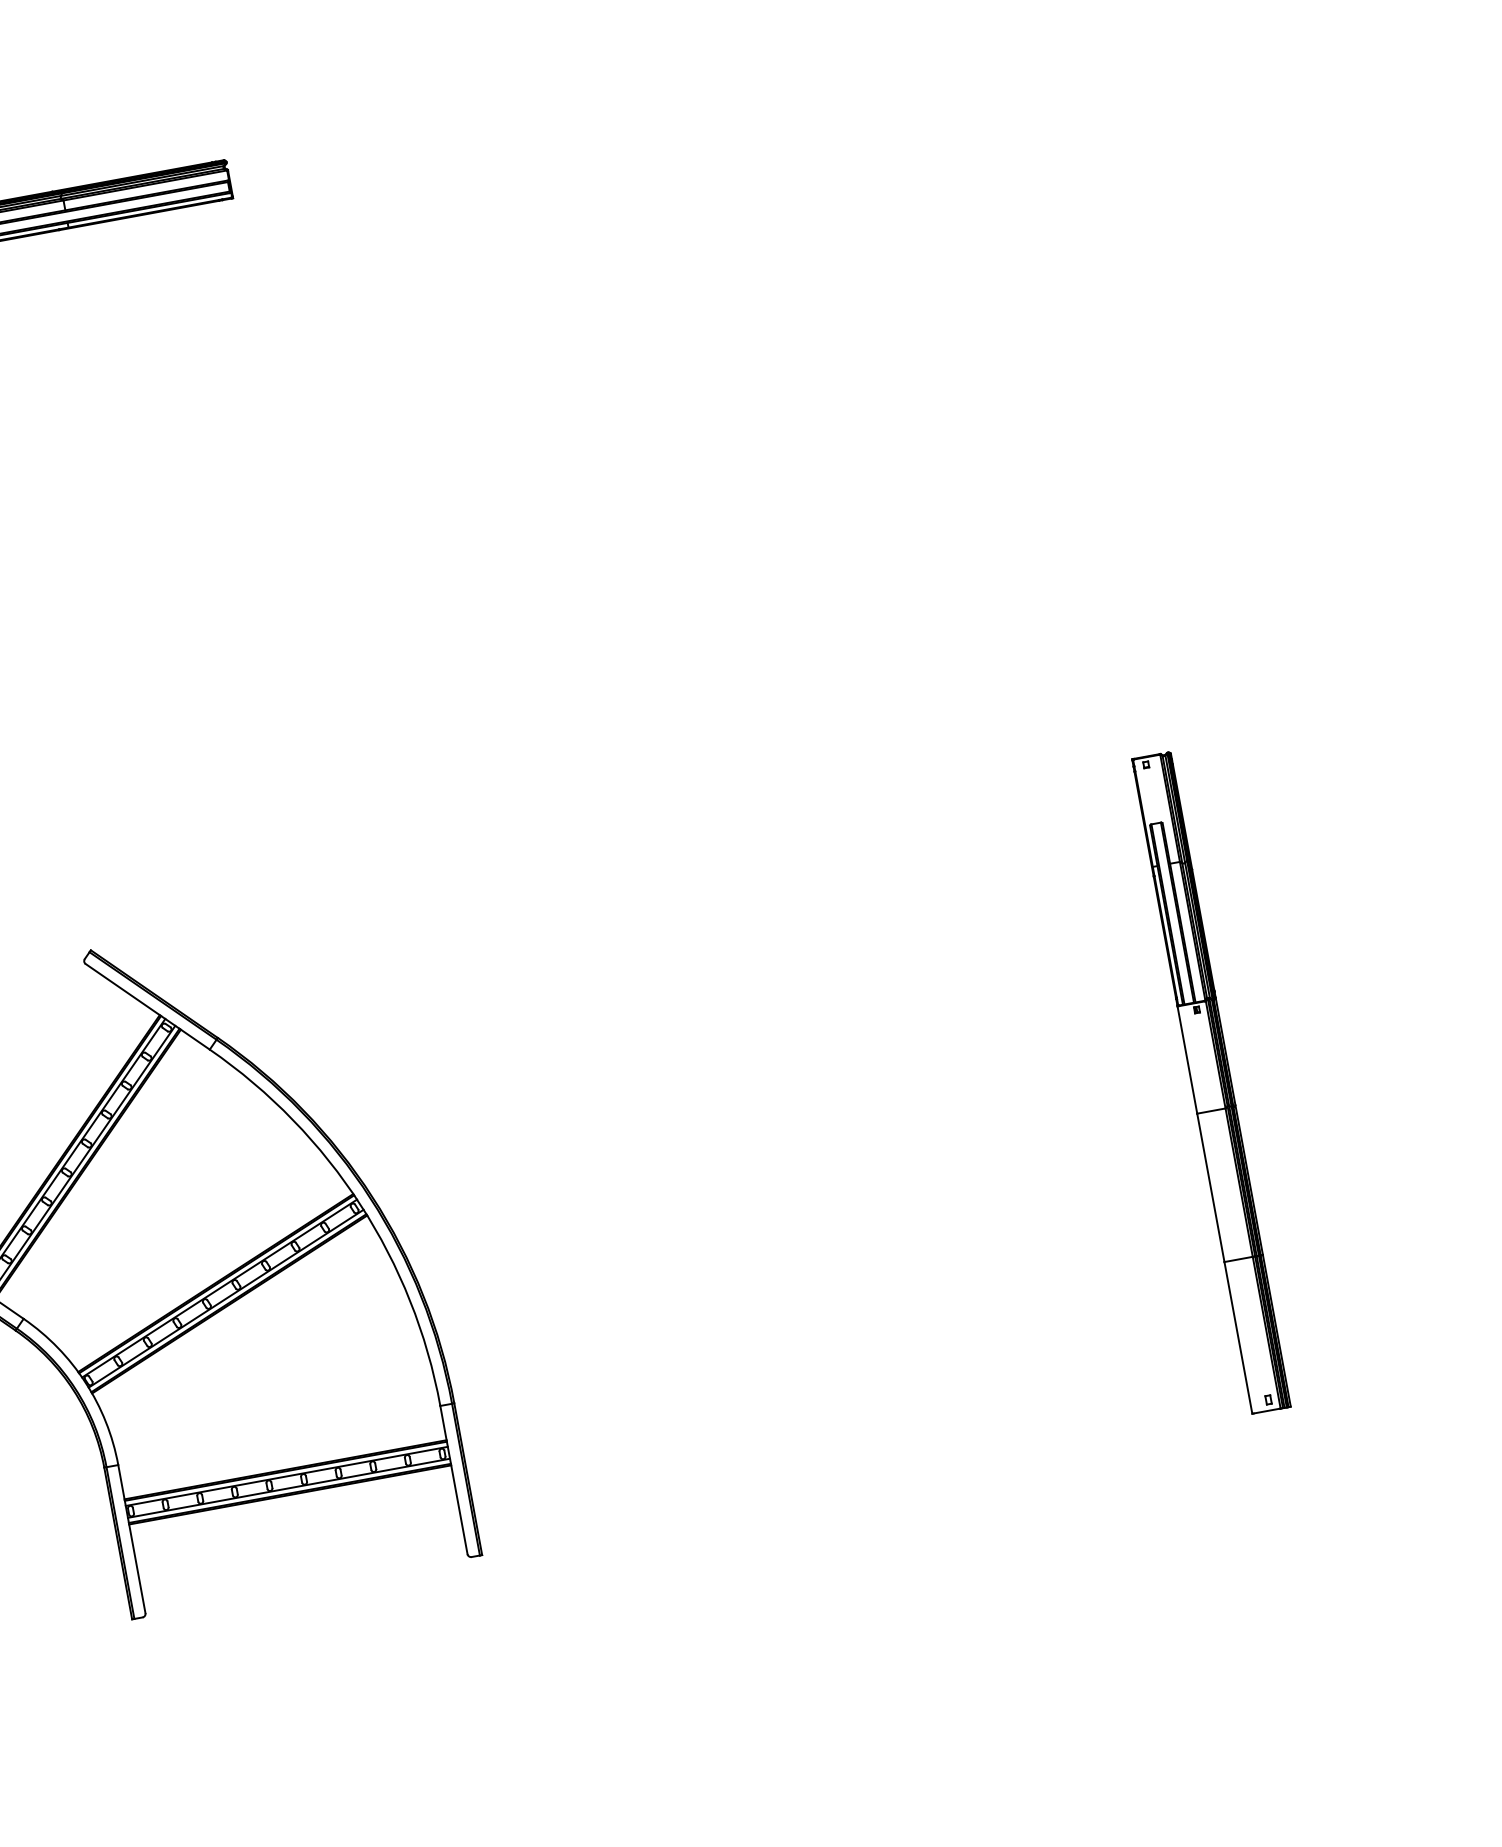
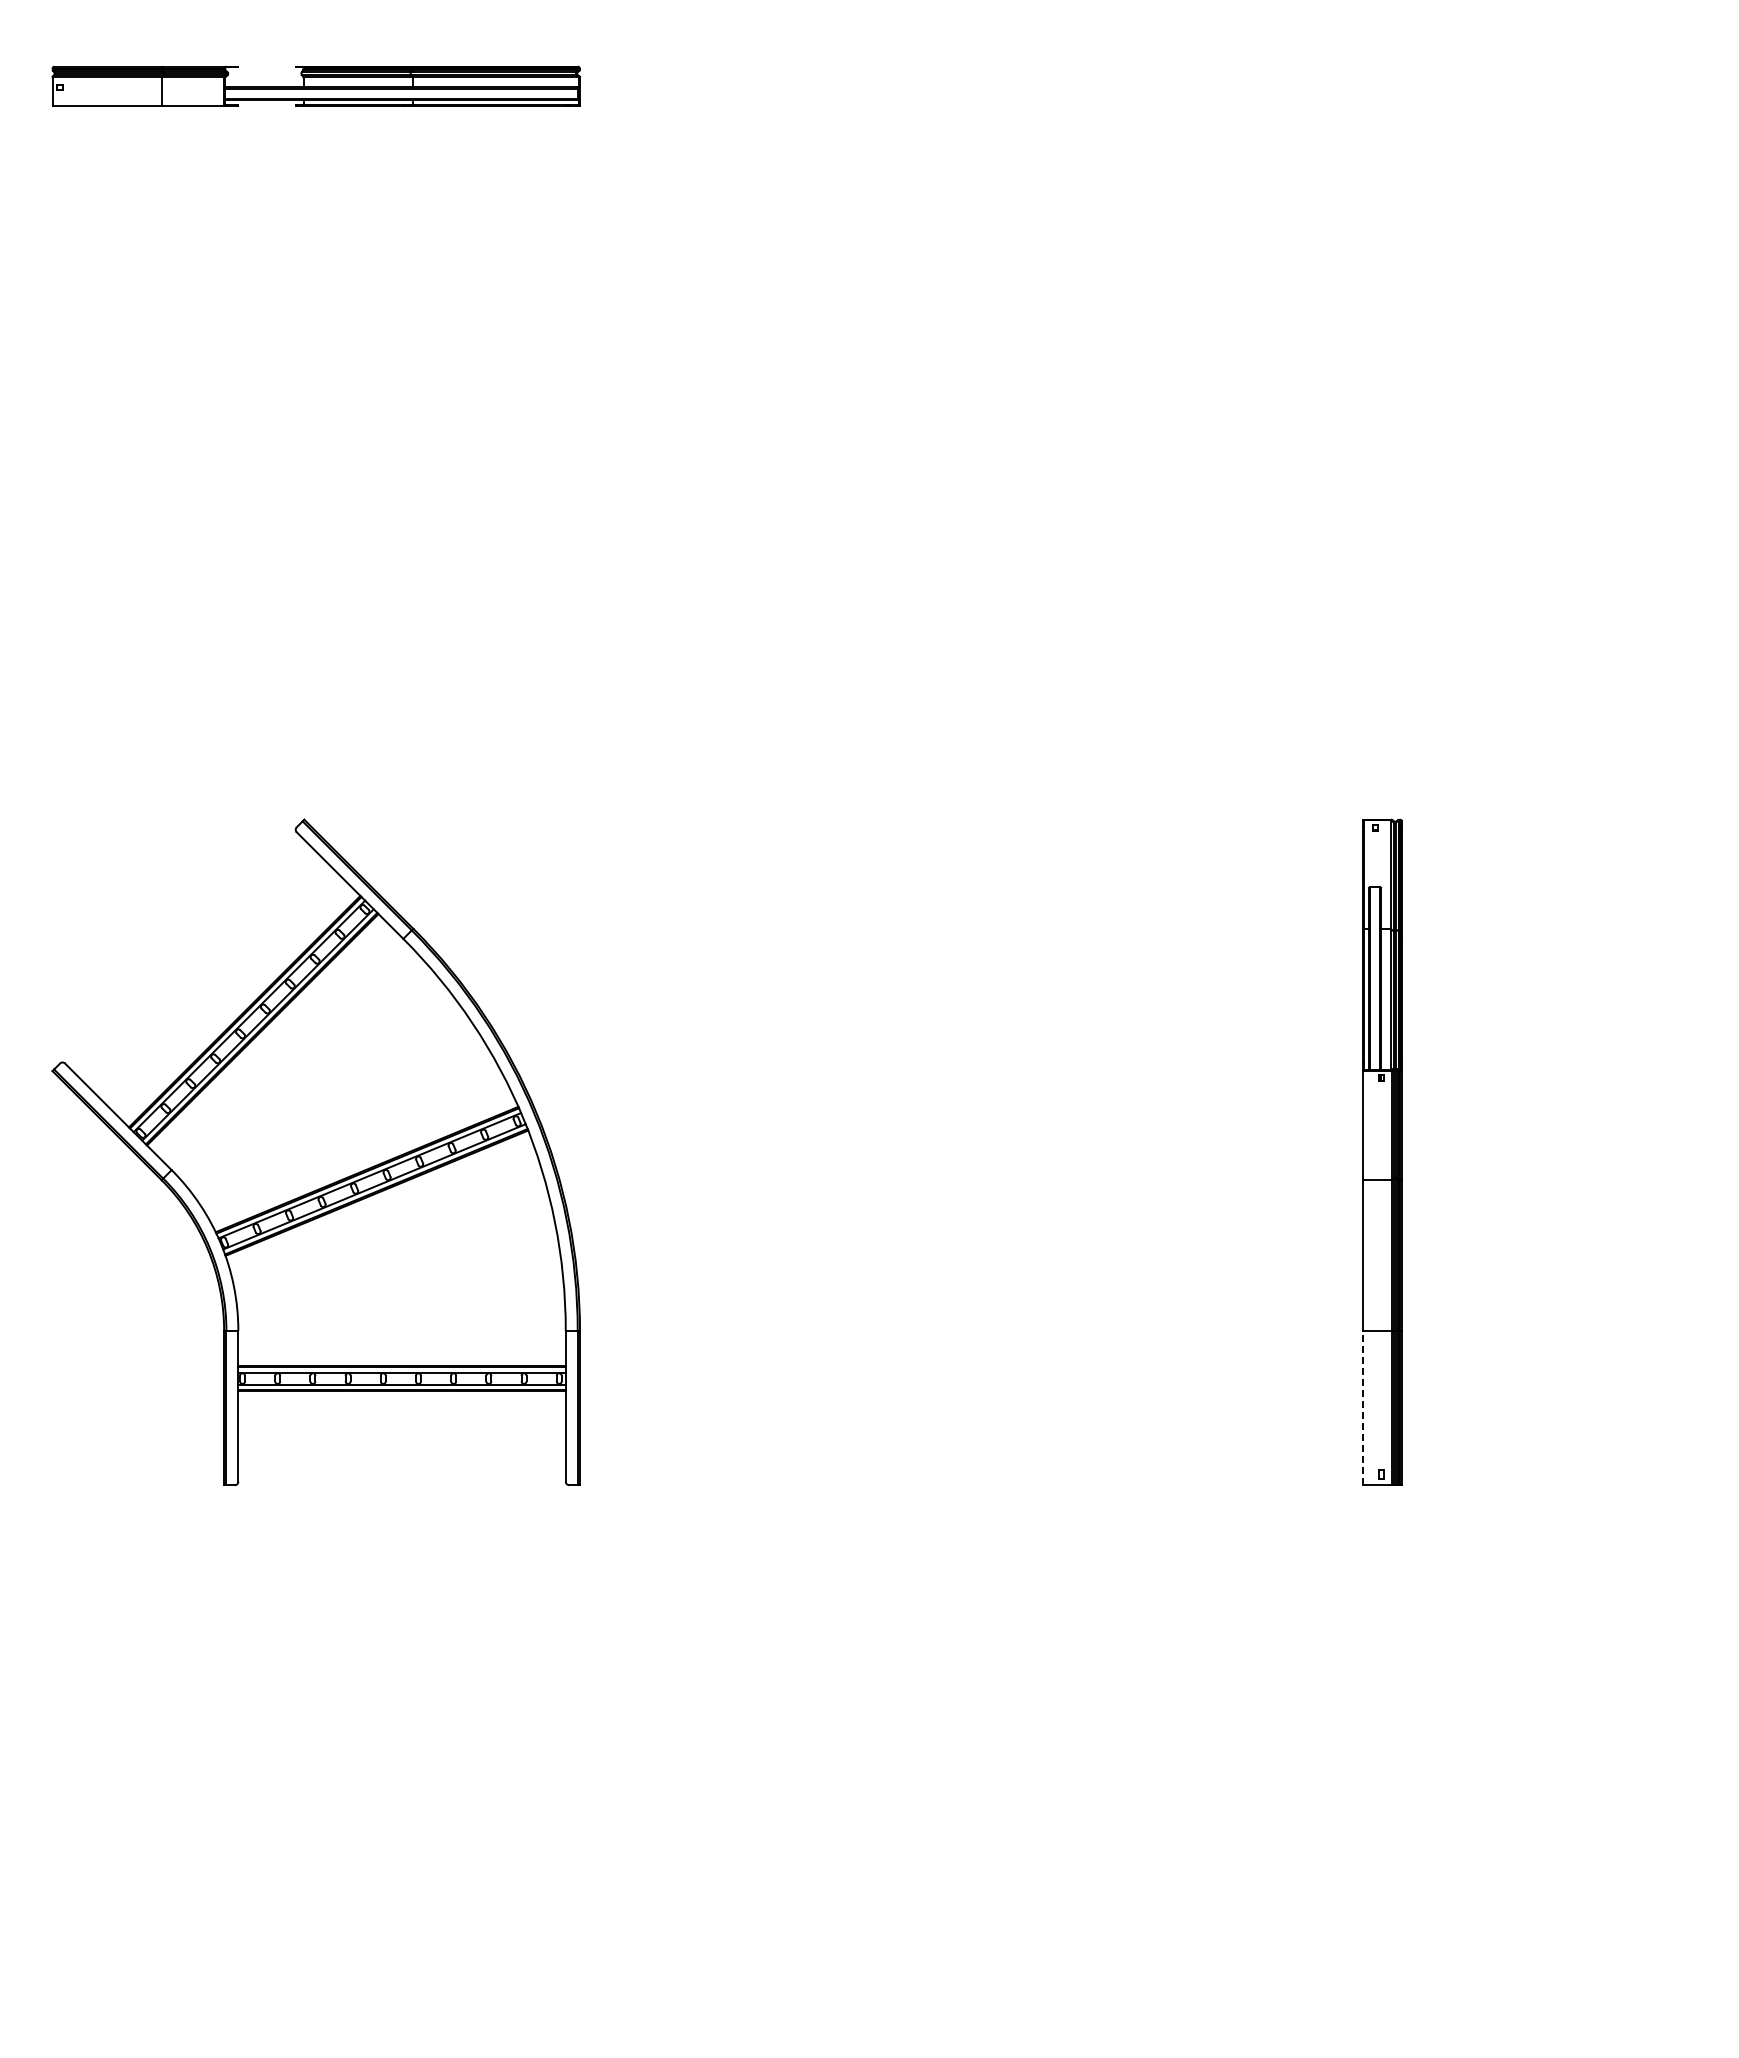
line: (1238, 1337) -> (1363, 1407), solid -> dashed

